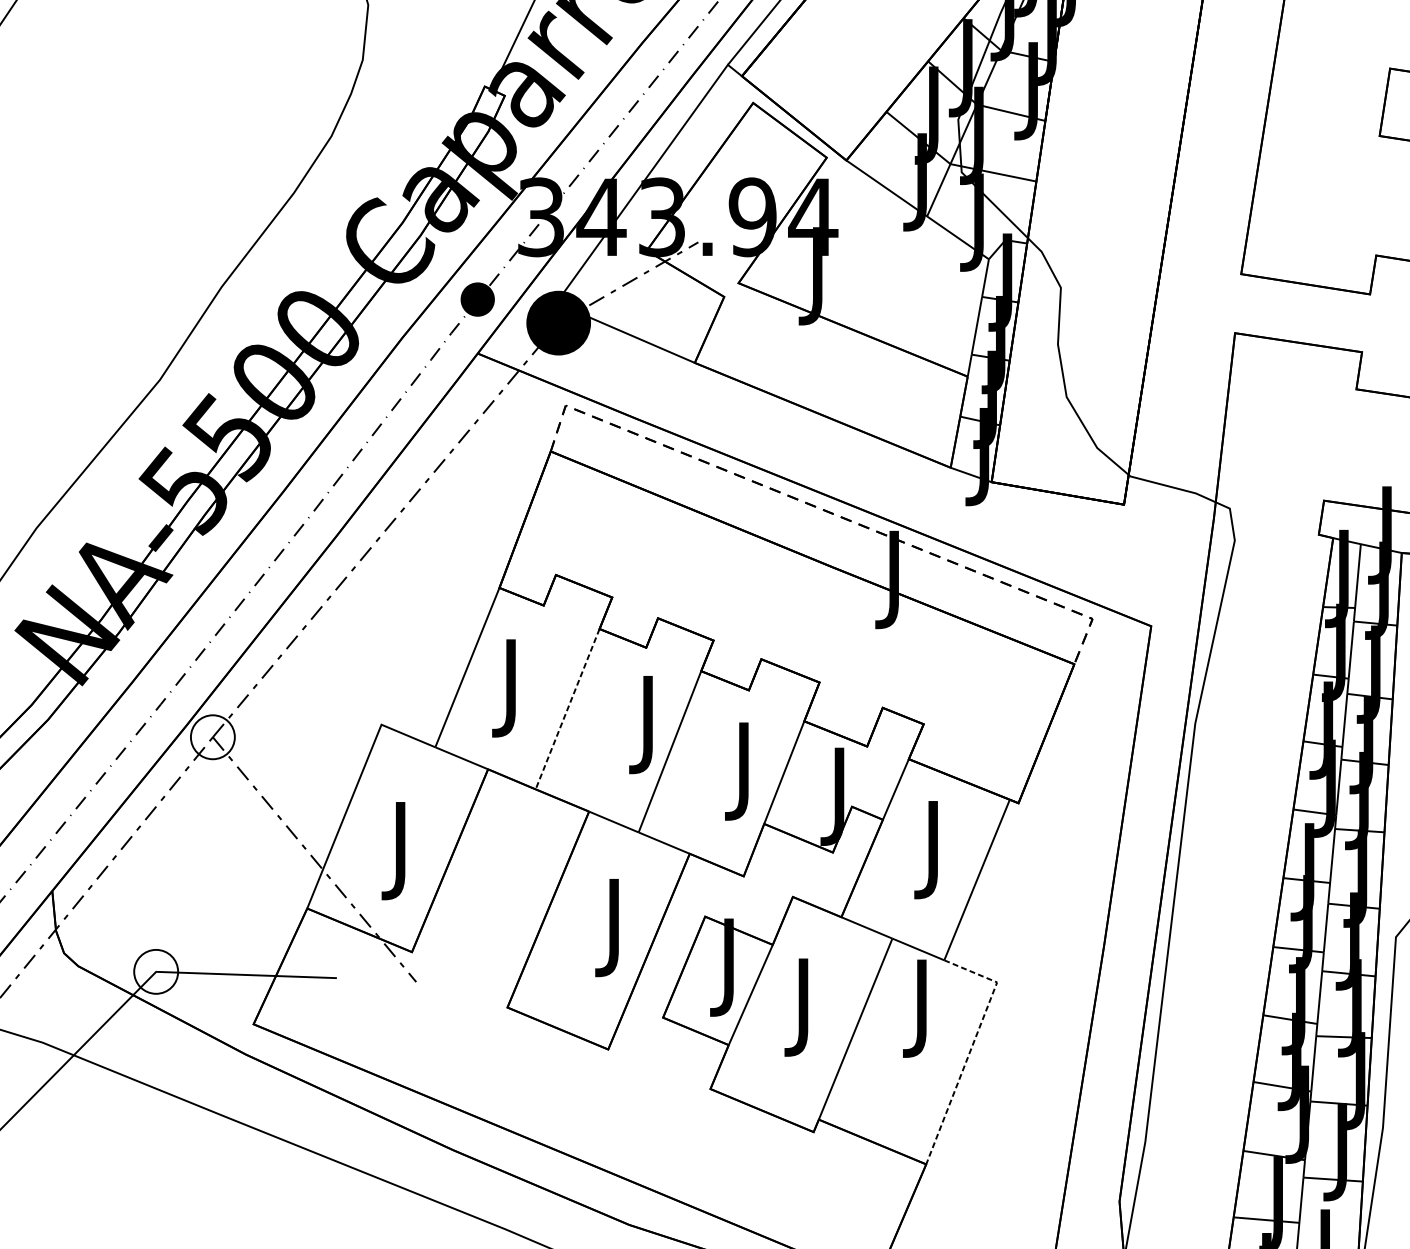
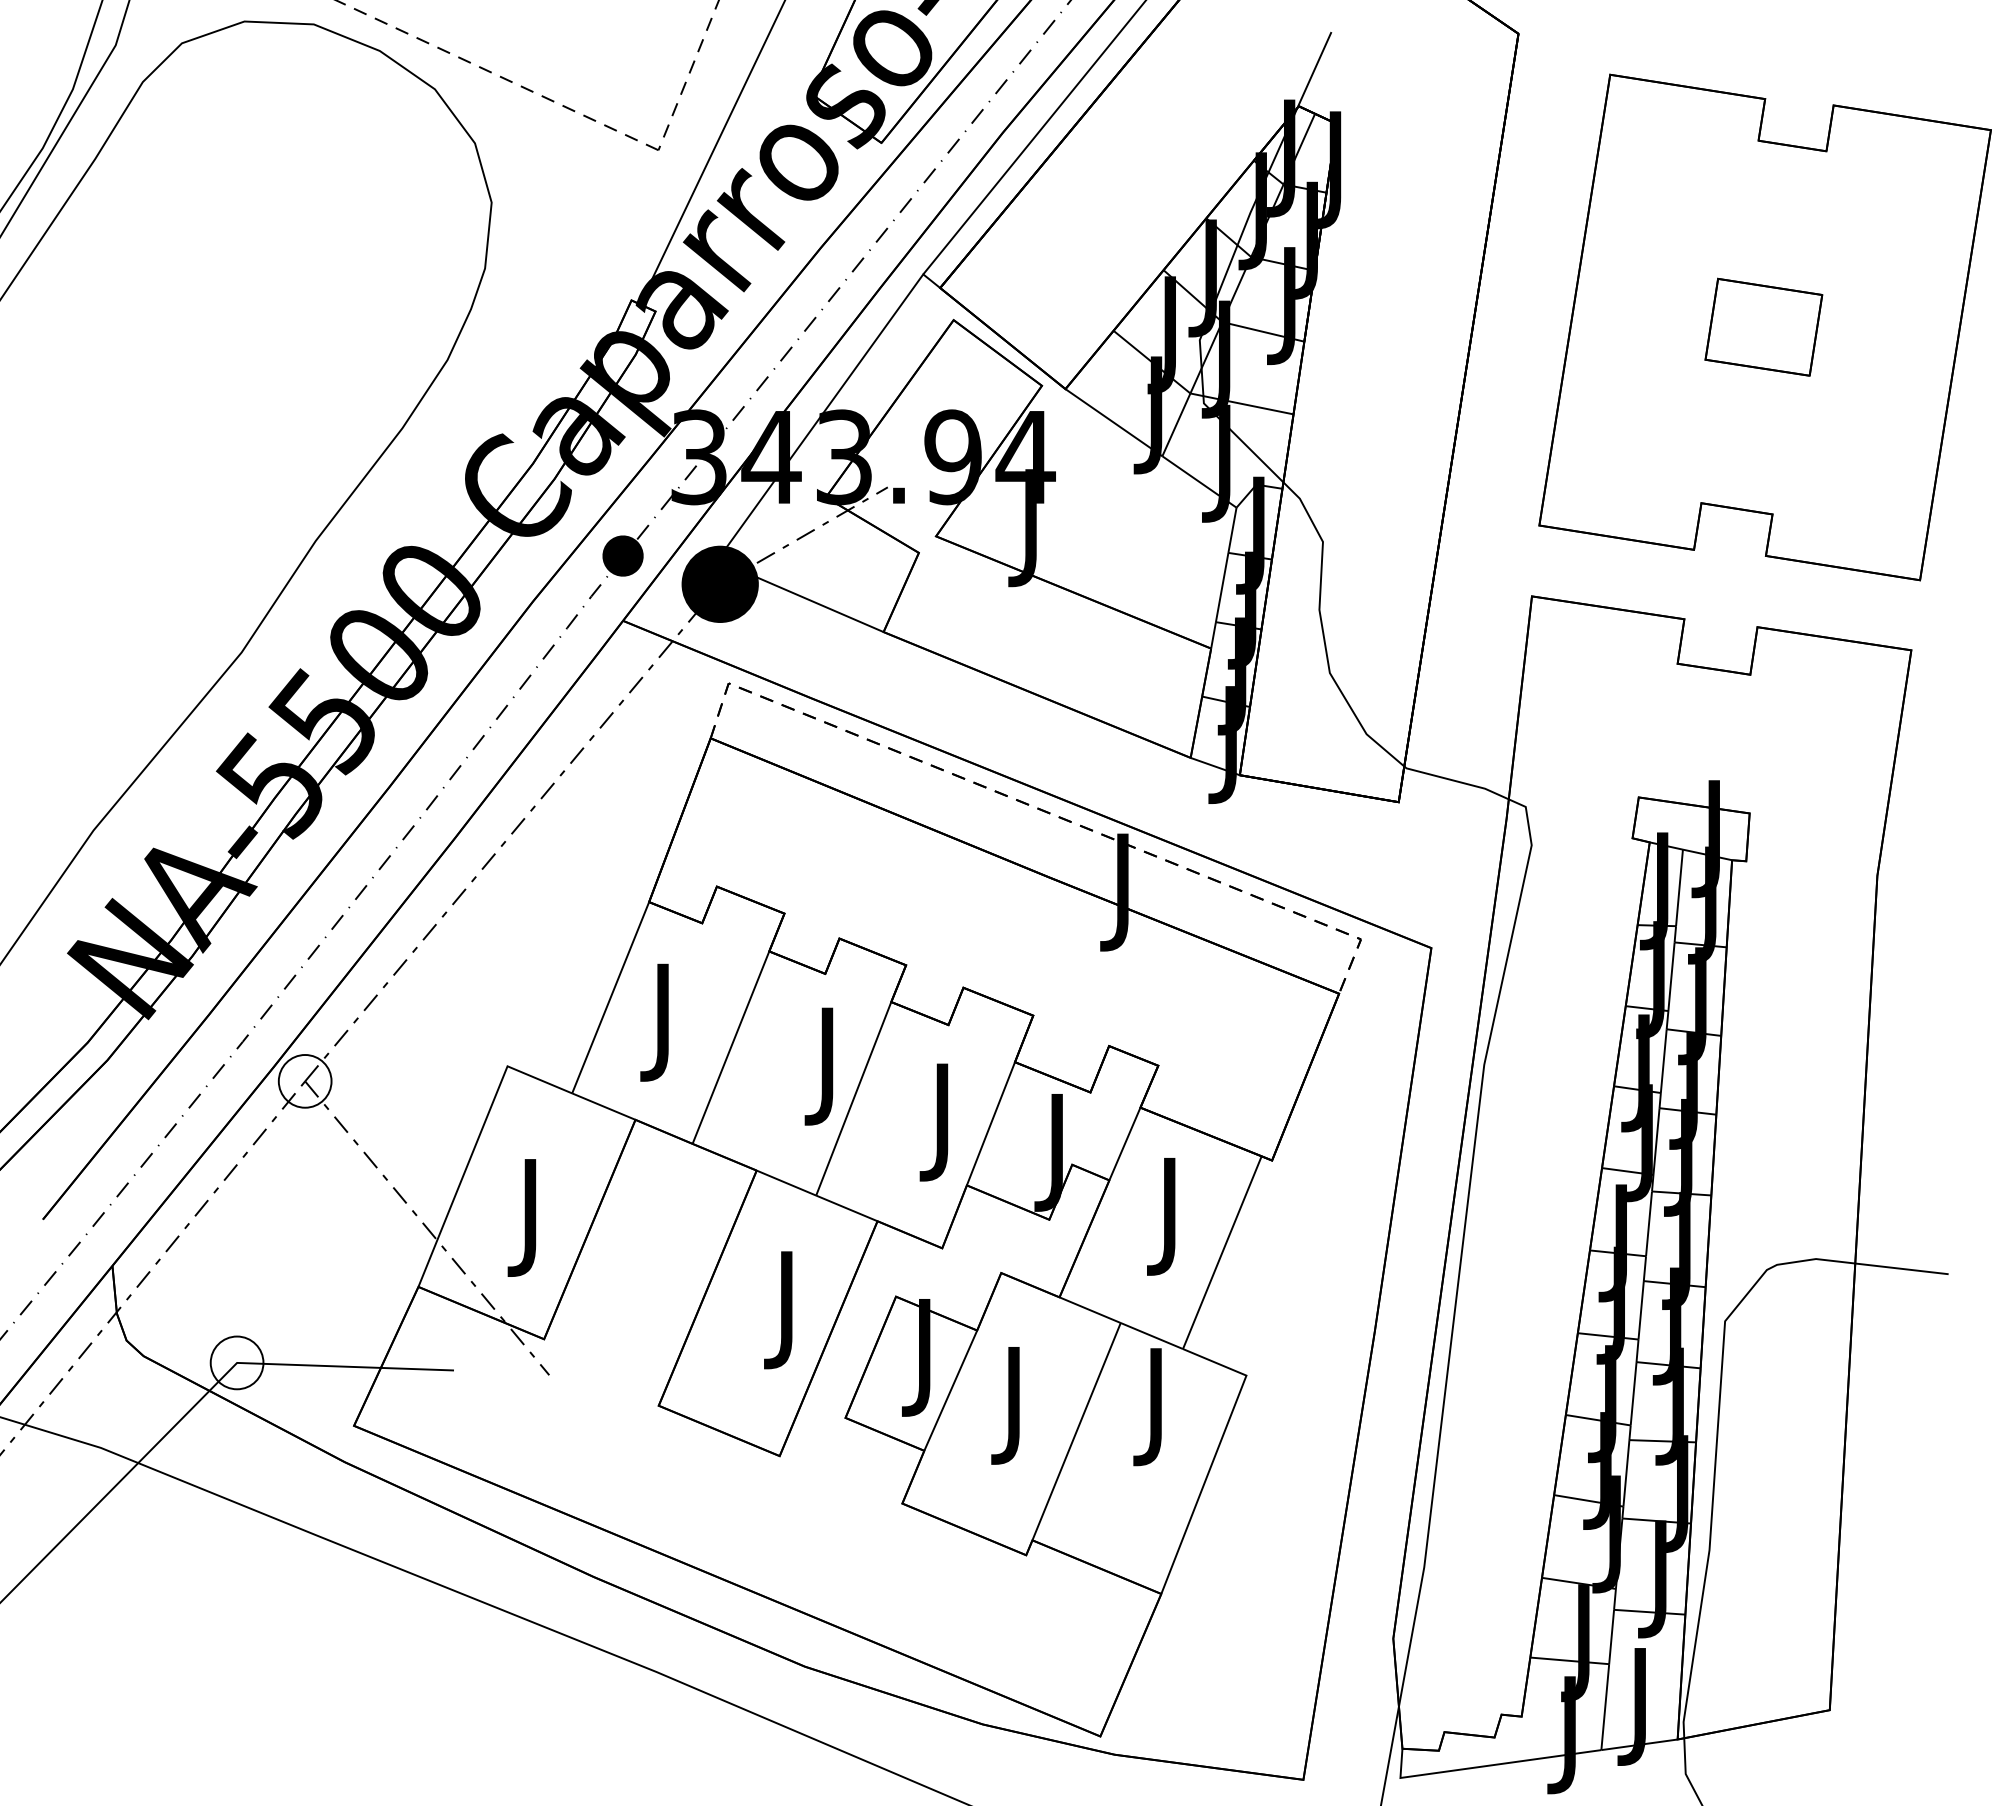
line: (567, 709) -> (730, 1047), dashed -> solid
line: (972, 1046) -> (1216, 1452), dashed -> solid

